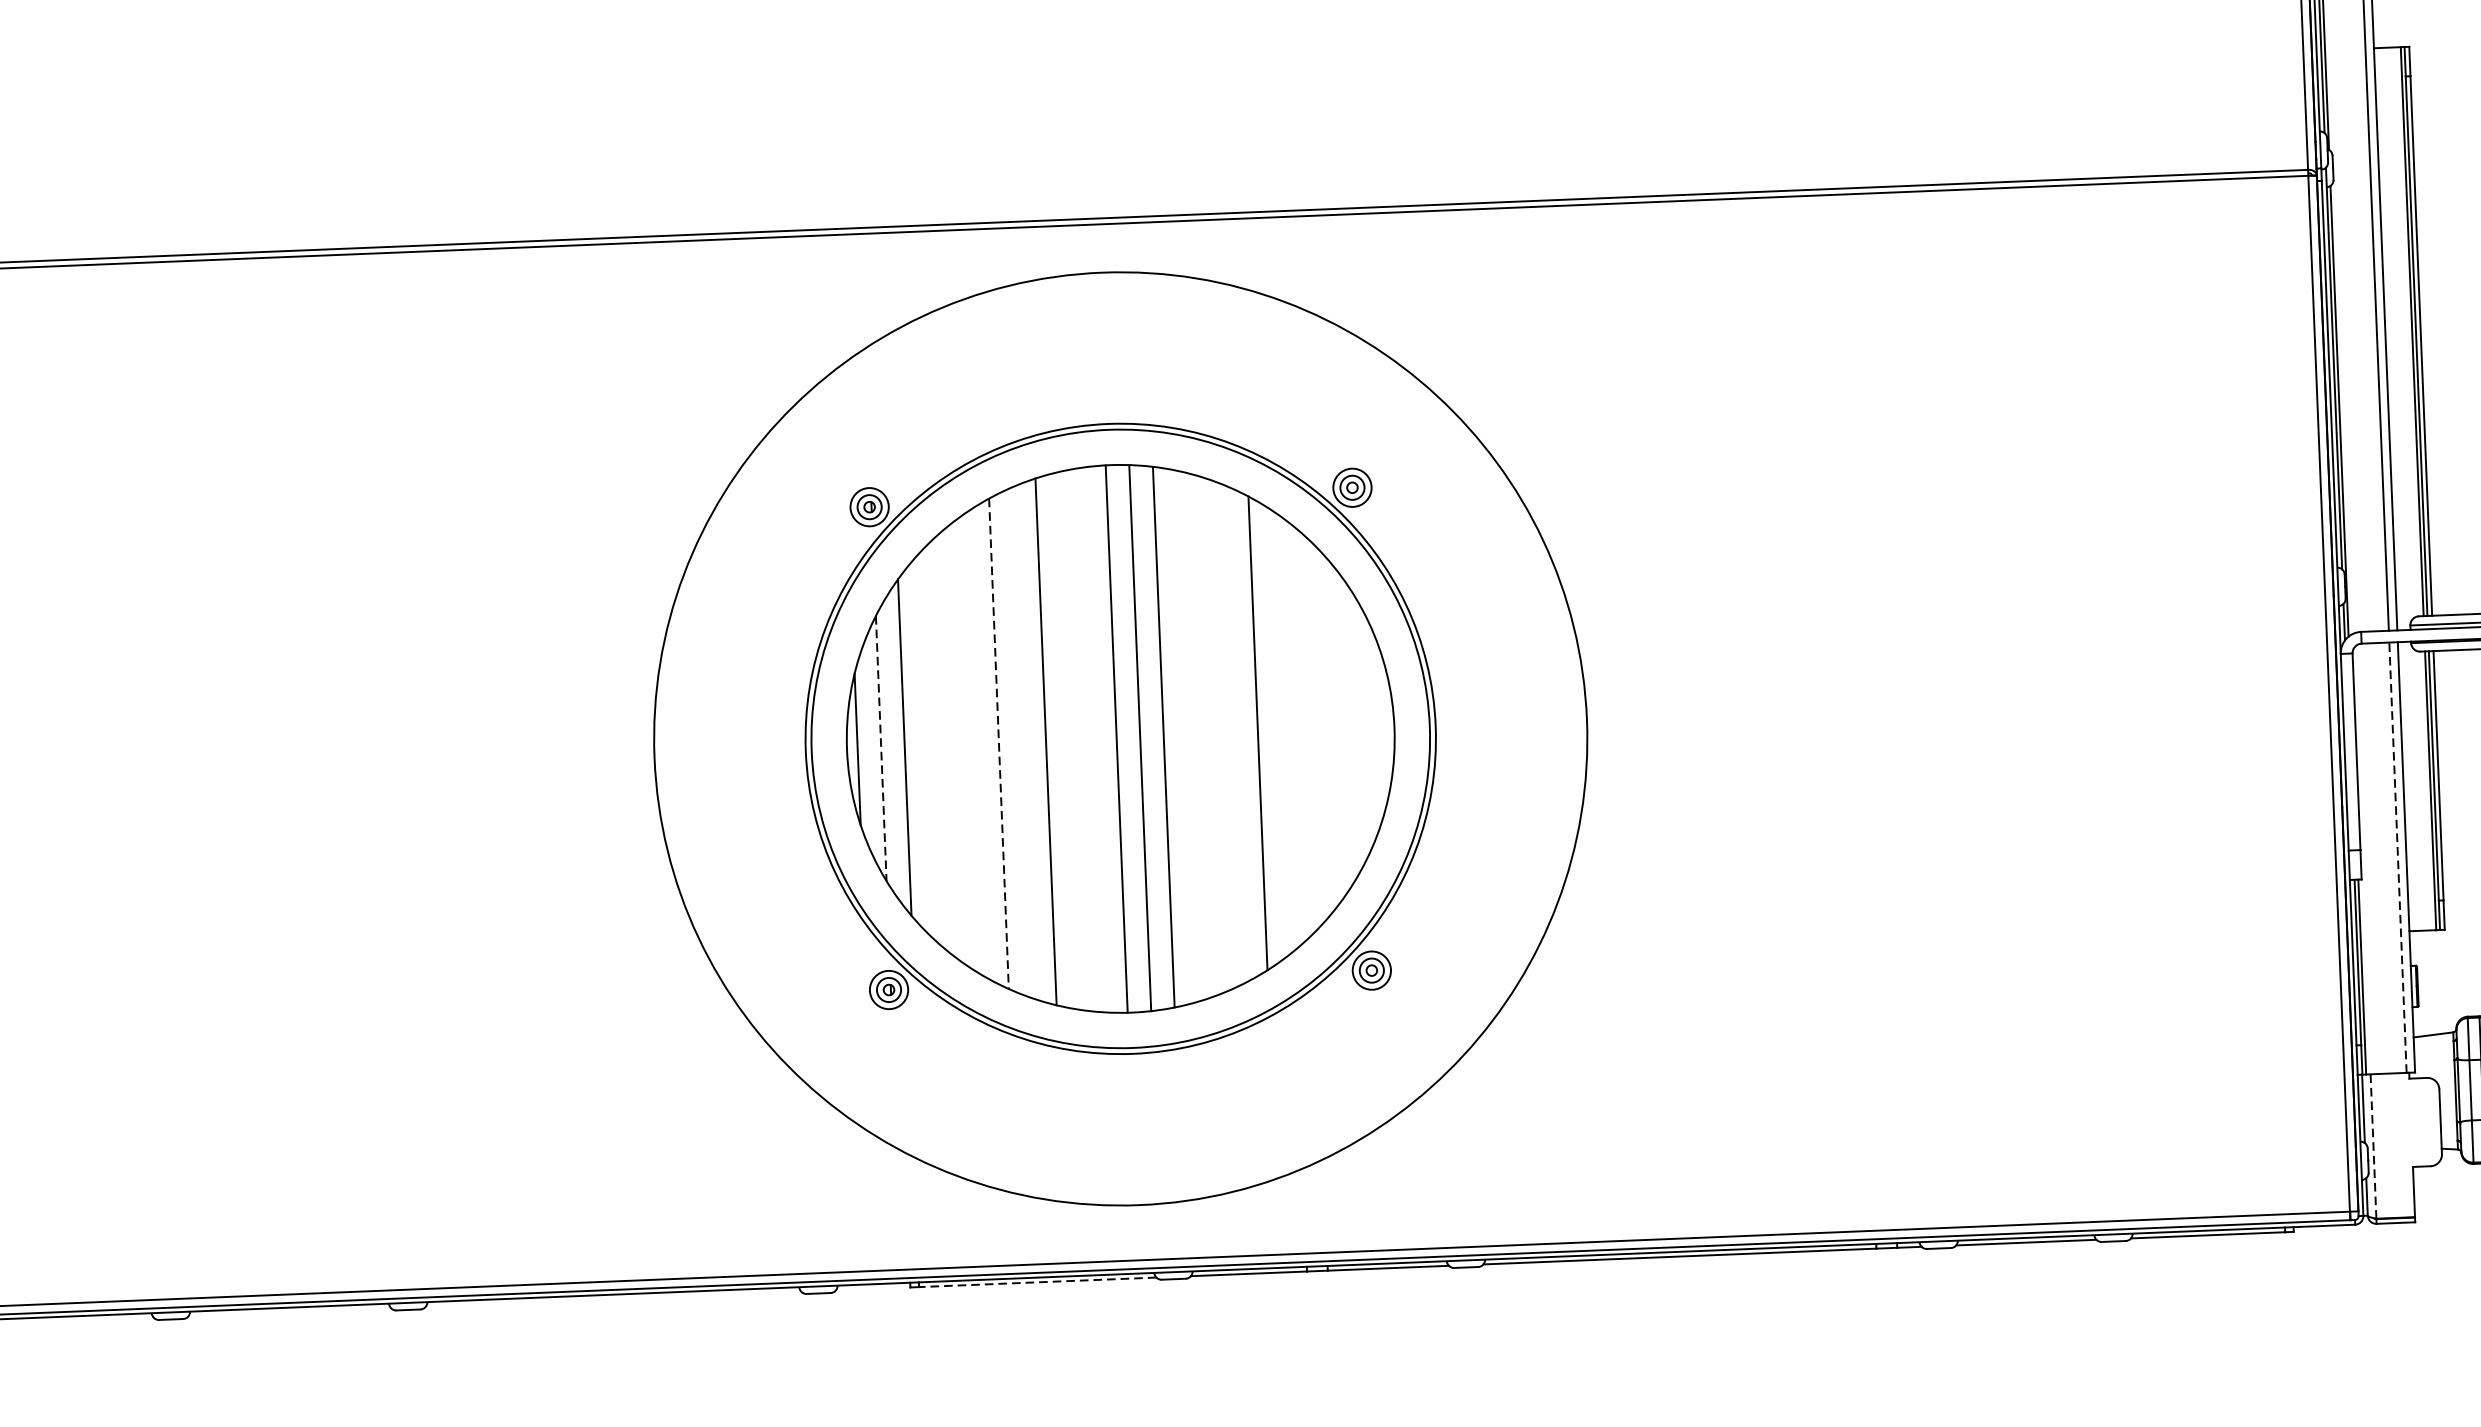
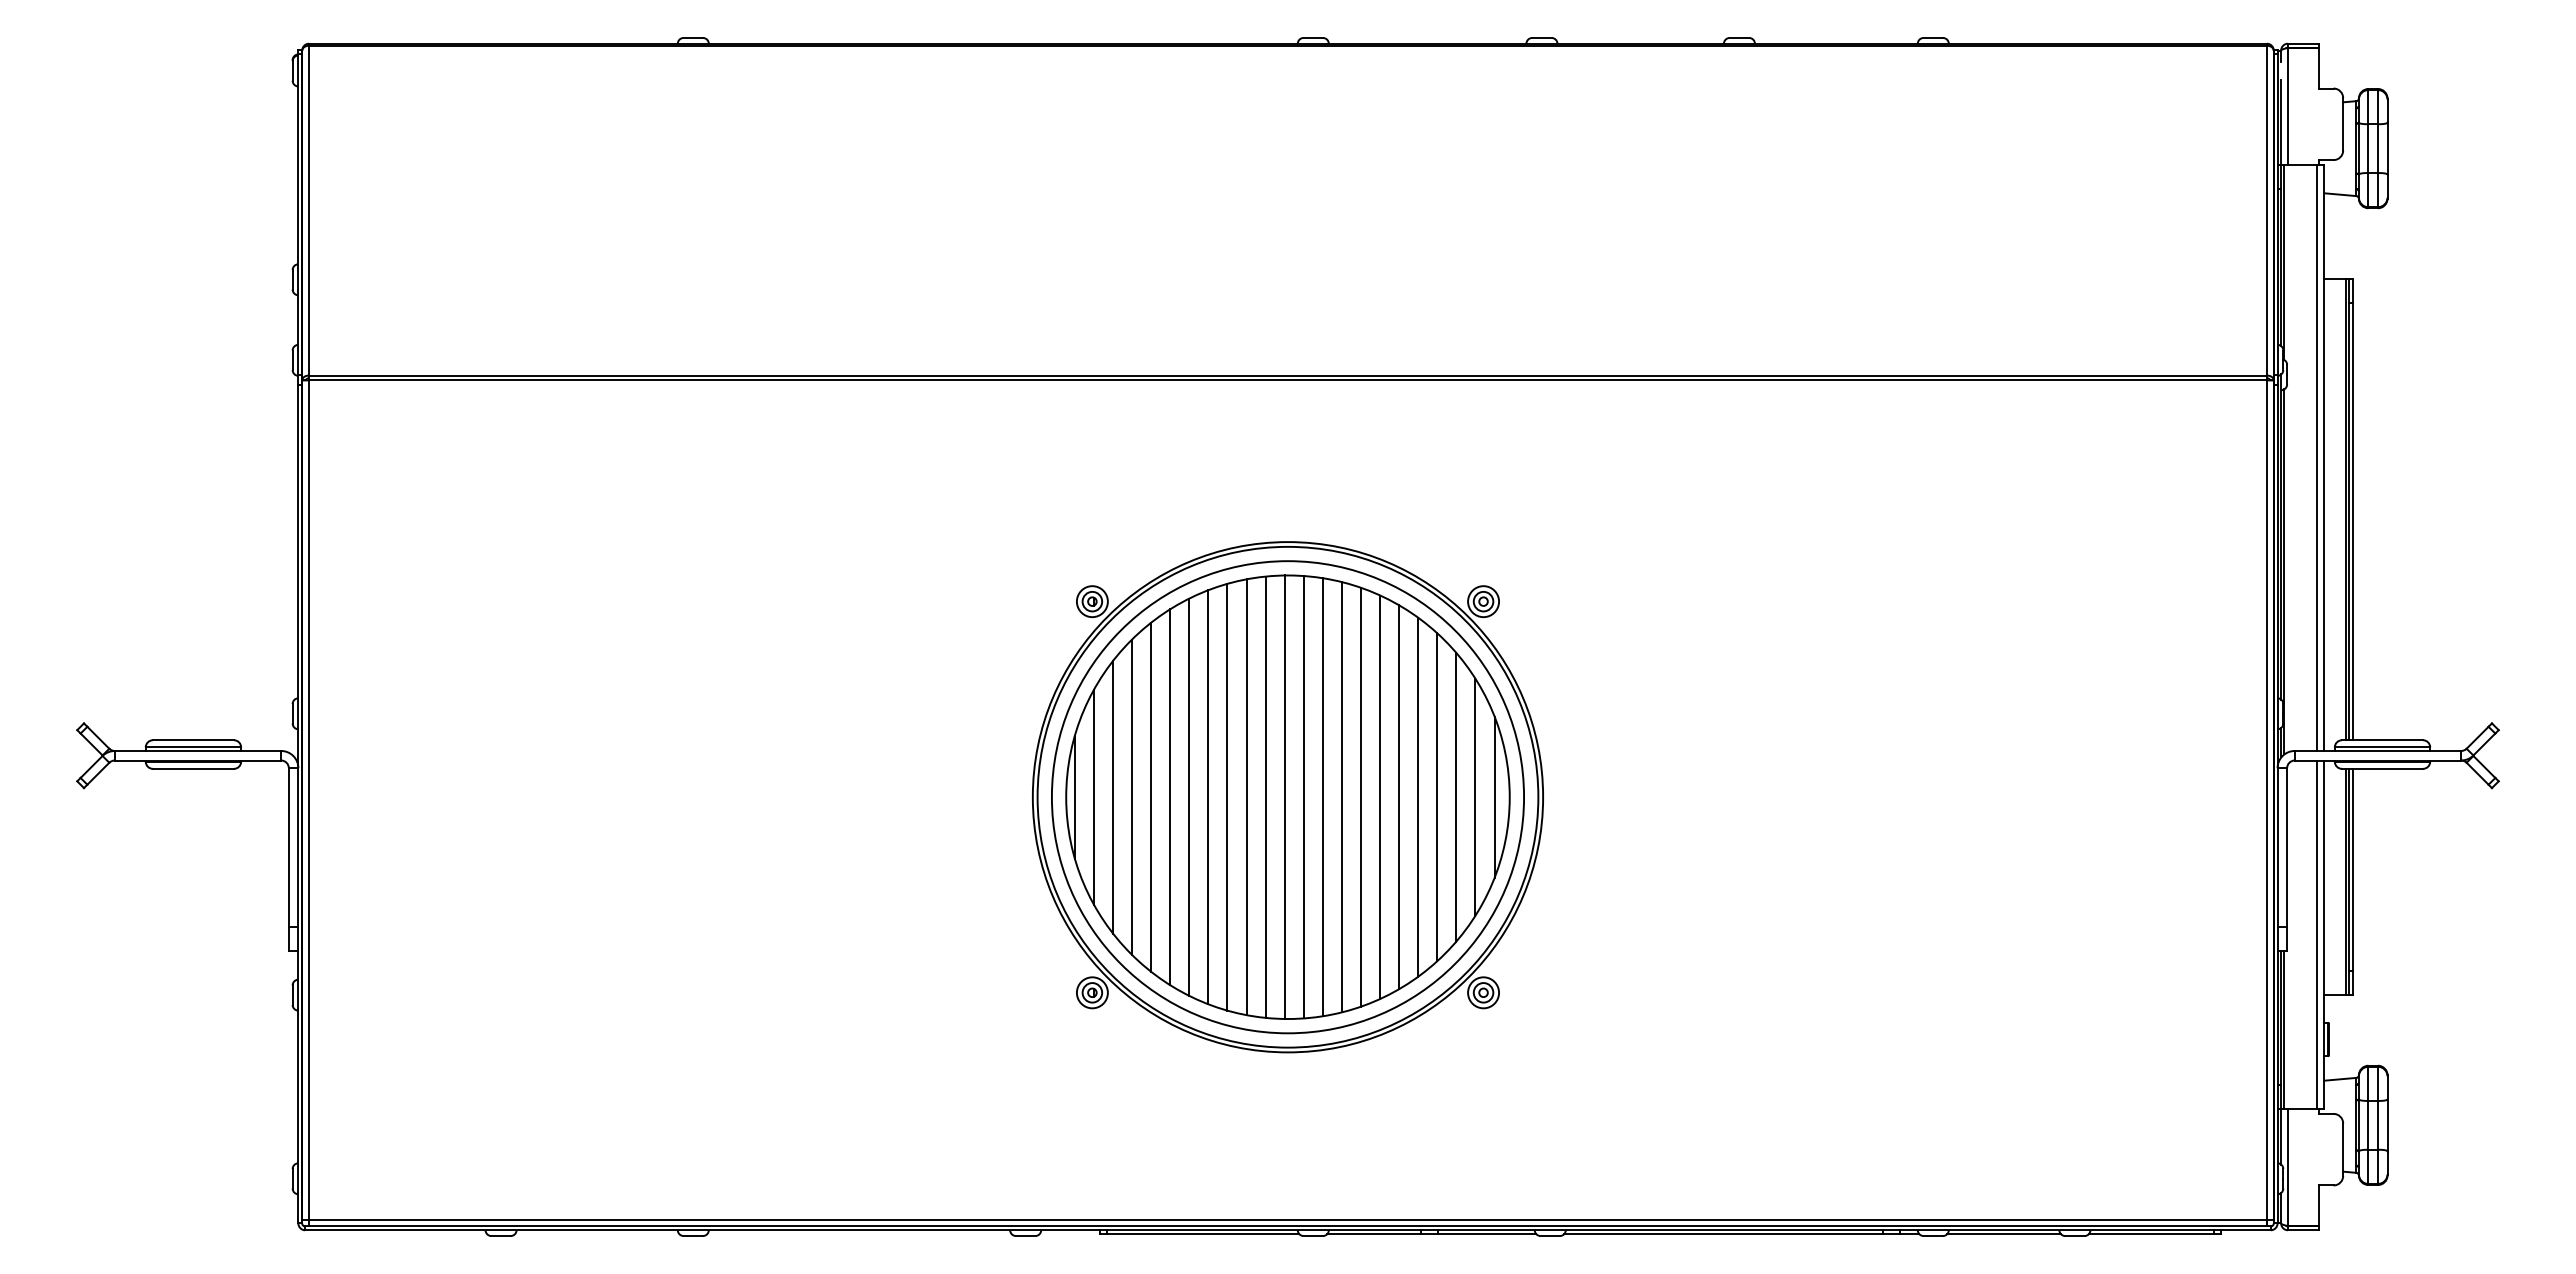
line: (1375, 727) -> (1494, 796), added
line: (1352, 728) -> (1475, 796), added
line: (1328, 729) -> (1456, 796), added
line: (1281, 731) -> (1418, 796), added
line: (1305, 731) -> (1437, 797), added
line: (1234, 733) -> (1380, 796), added
line: (1211, 734) -> (1361, 796), added
line: (1186, 736) -> (1341, 797), added
line: (1092, 739) -> (1265, 796), added
circle: (1120, 739) -> (1287, 797), size x0.62
line: (1069, 741) -> (1246, 797), added
line: (1022, 743) -> (1208, 797), added
line: (952, 744) -> (1151, 796), added
line: (999, 744) -> (1189, 797), dashed -> solid
line: (928, 745) -> (1132, 796), added
line: (975, 745) -> (1170, 797), added
line: (880, 748) -> (1093, 797), dashed -> solid
line: (2398, 857) -> (2317, 934), dashed -> solid
line: (2374, 1146) -> (2288, 1167), dashed -> solid
line: (1036, 1282) -> (1202, 1234), dashed -> solid

